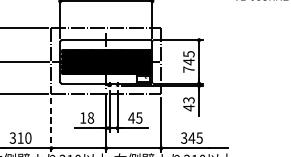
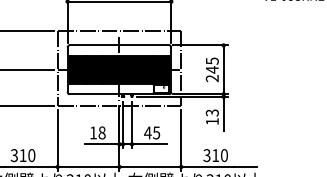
text: (188, 69) -> (211, 78), 745 -> 245
text: (189, 107) -> (212, 121), 43 -> 13
line: (51, 125) -> (57, 141), dashed -> solid
text: (195, 138) -> (219, 155), 345 -> 310

